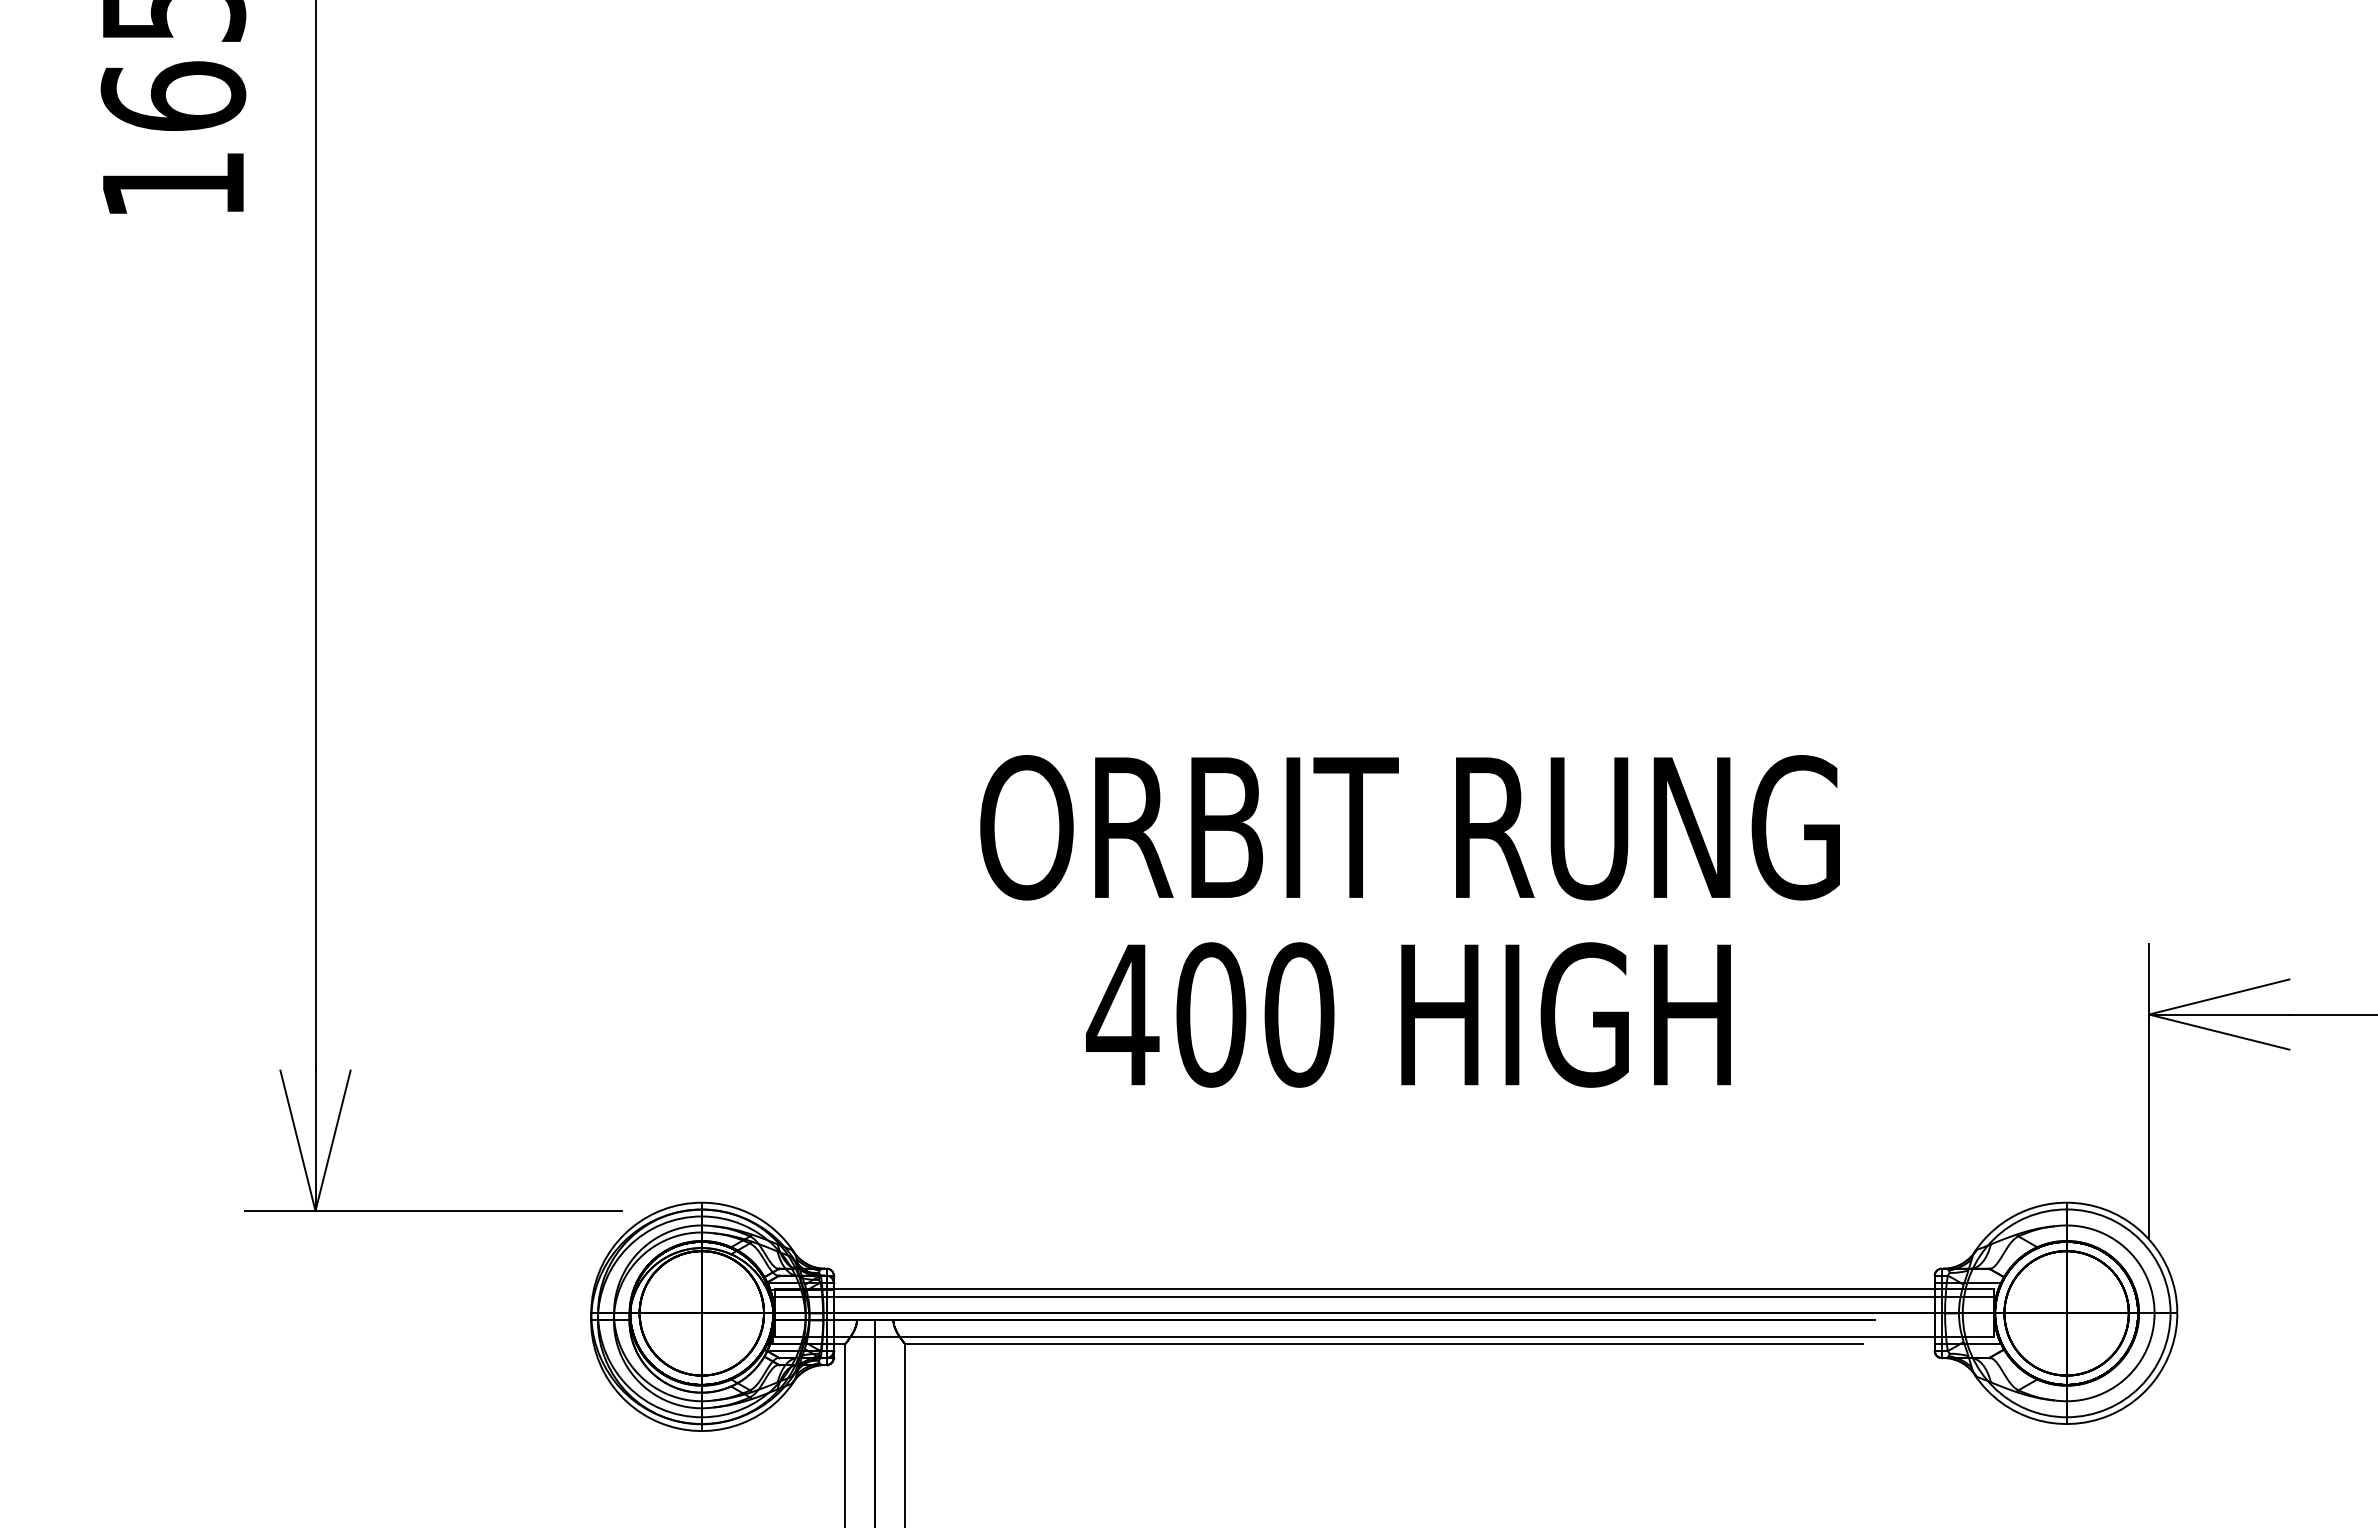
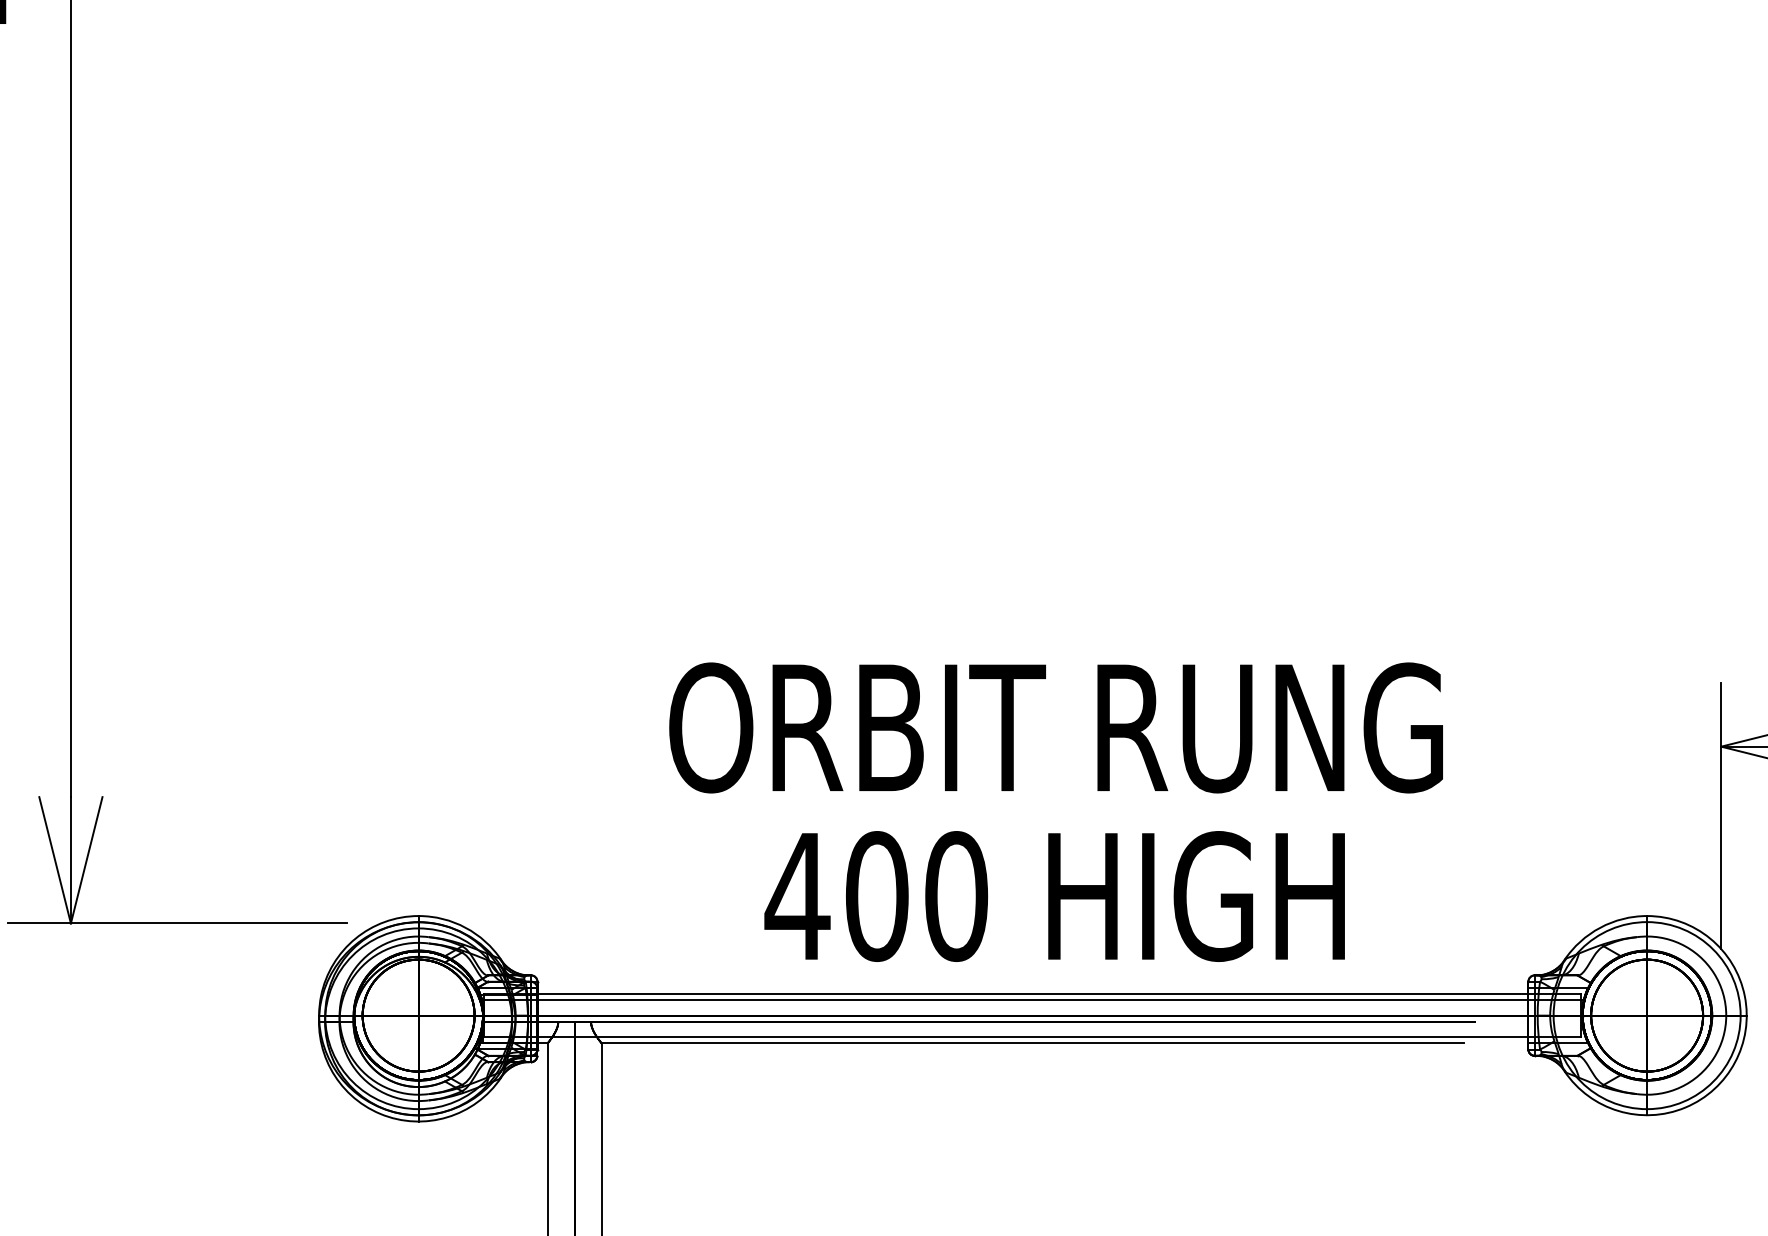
text: (1409, 921) -> (1055, 812), moved

